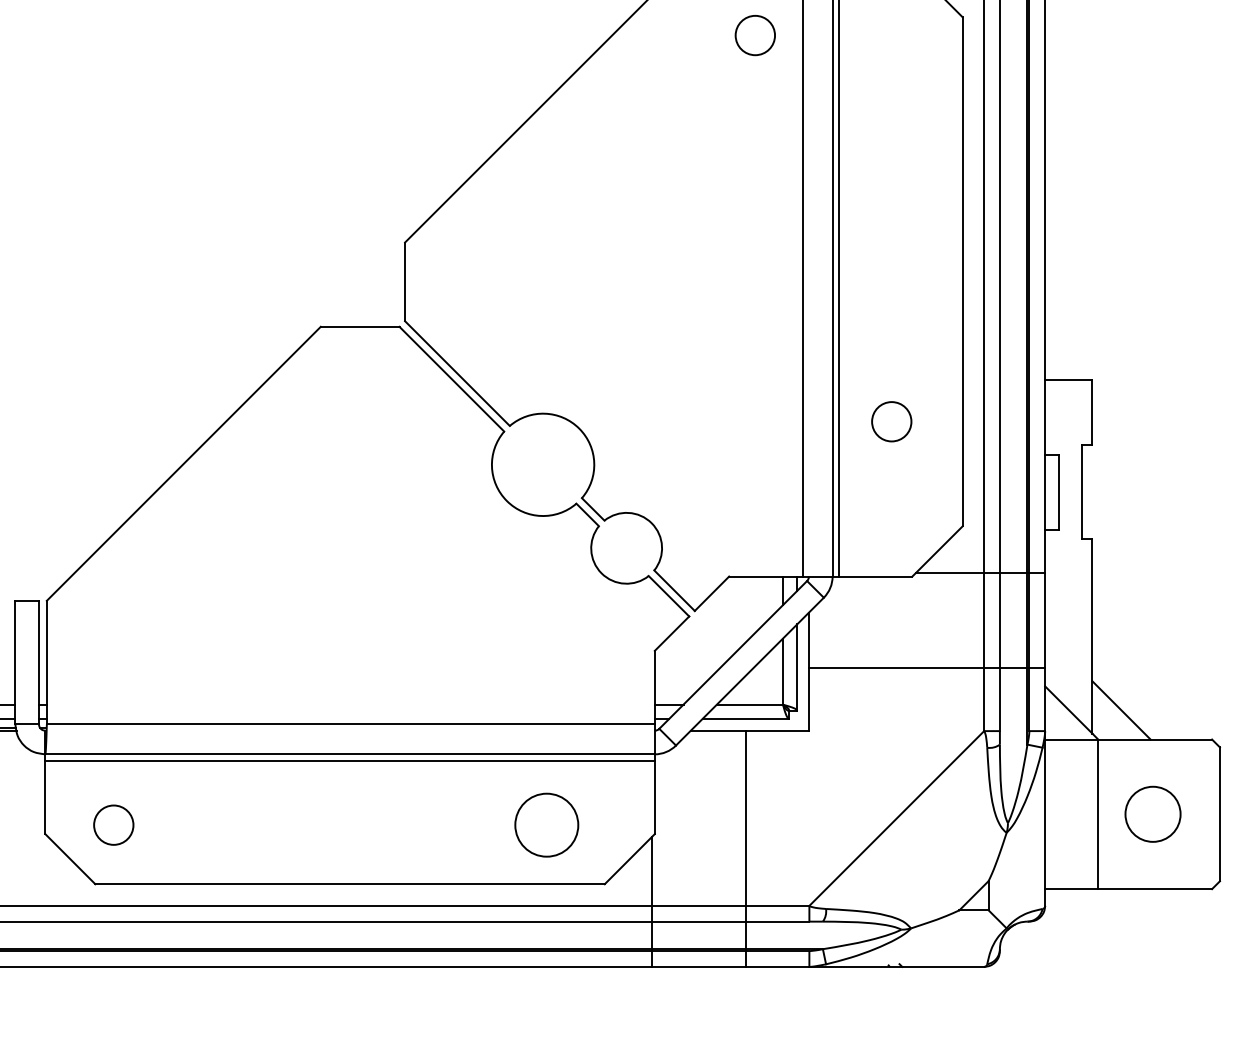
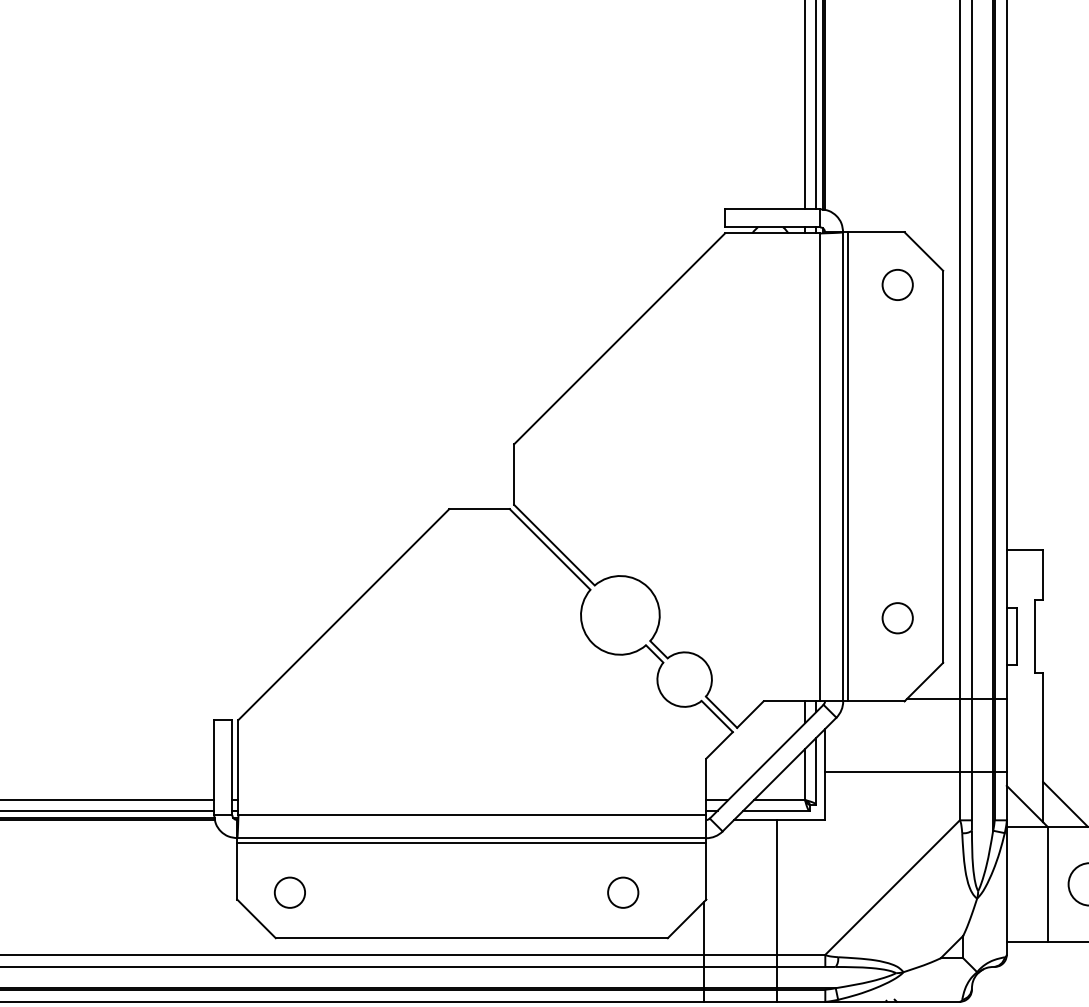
circle: (755, 34) -> (897, 284), moved
circle: (891, 422) -> (897, 618), moved
circle: (547, 824) -> (623, 892), size x0.62

